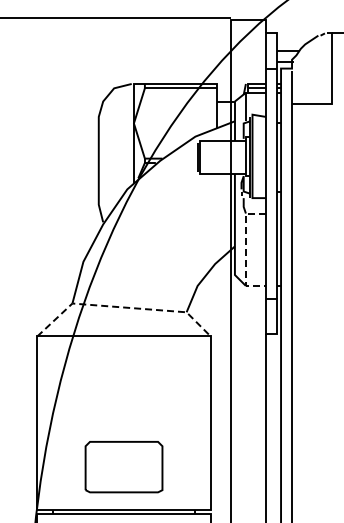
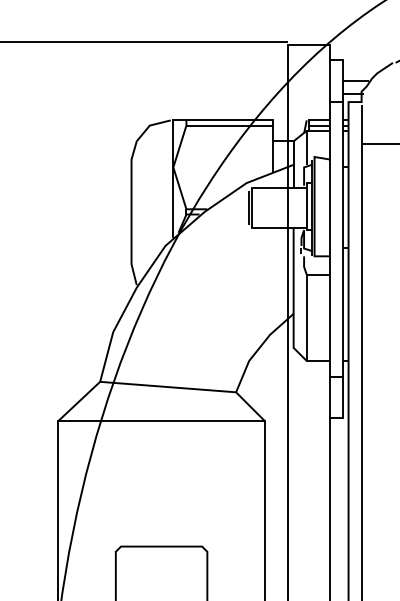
line: (245, 250) -> (306, 318), dashed -> solid
line: (123, 307) -> (160, 386), dashed -> solid

